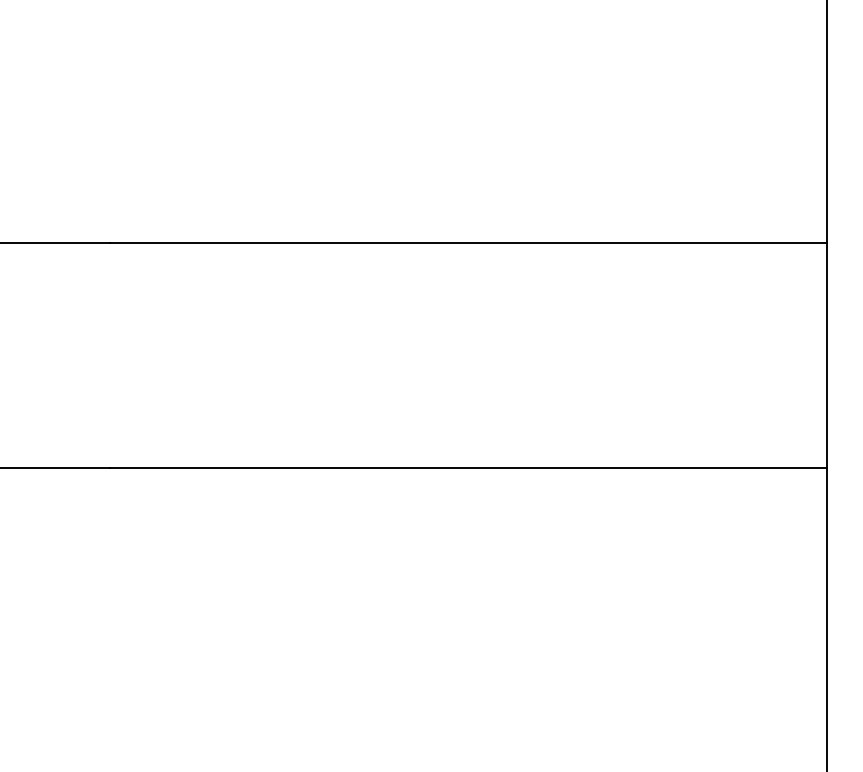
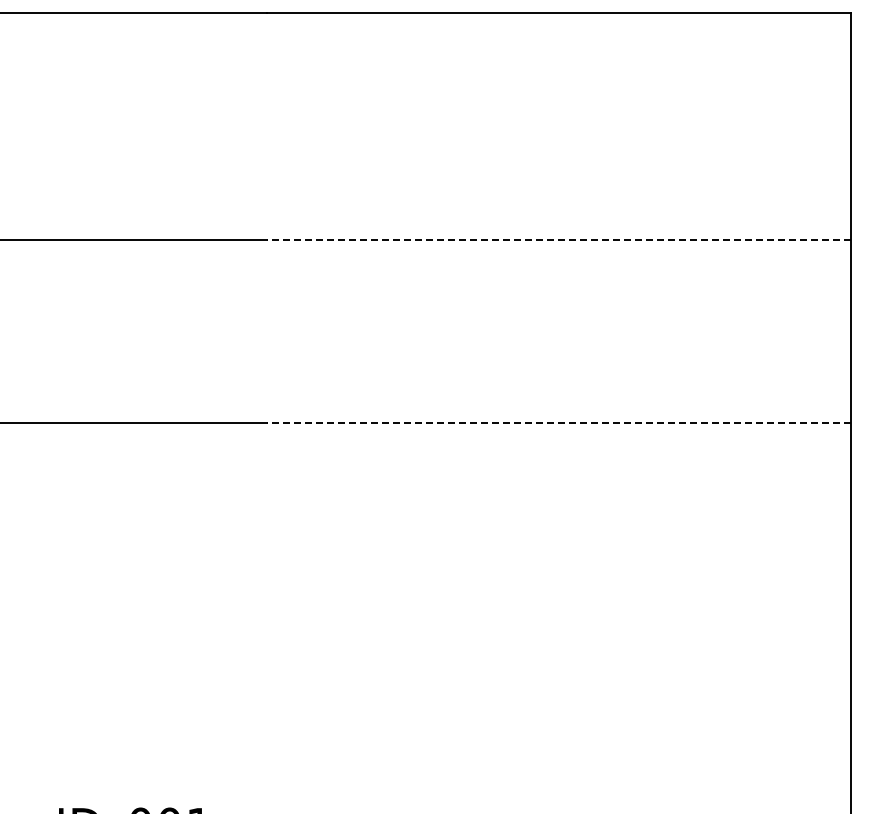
line: (467, 242) -> (558, 239), solid -> dashed
line: (467, 467) -> (558, 422), solid -> dashed

